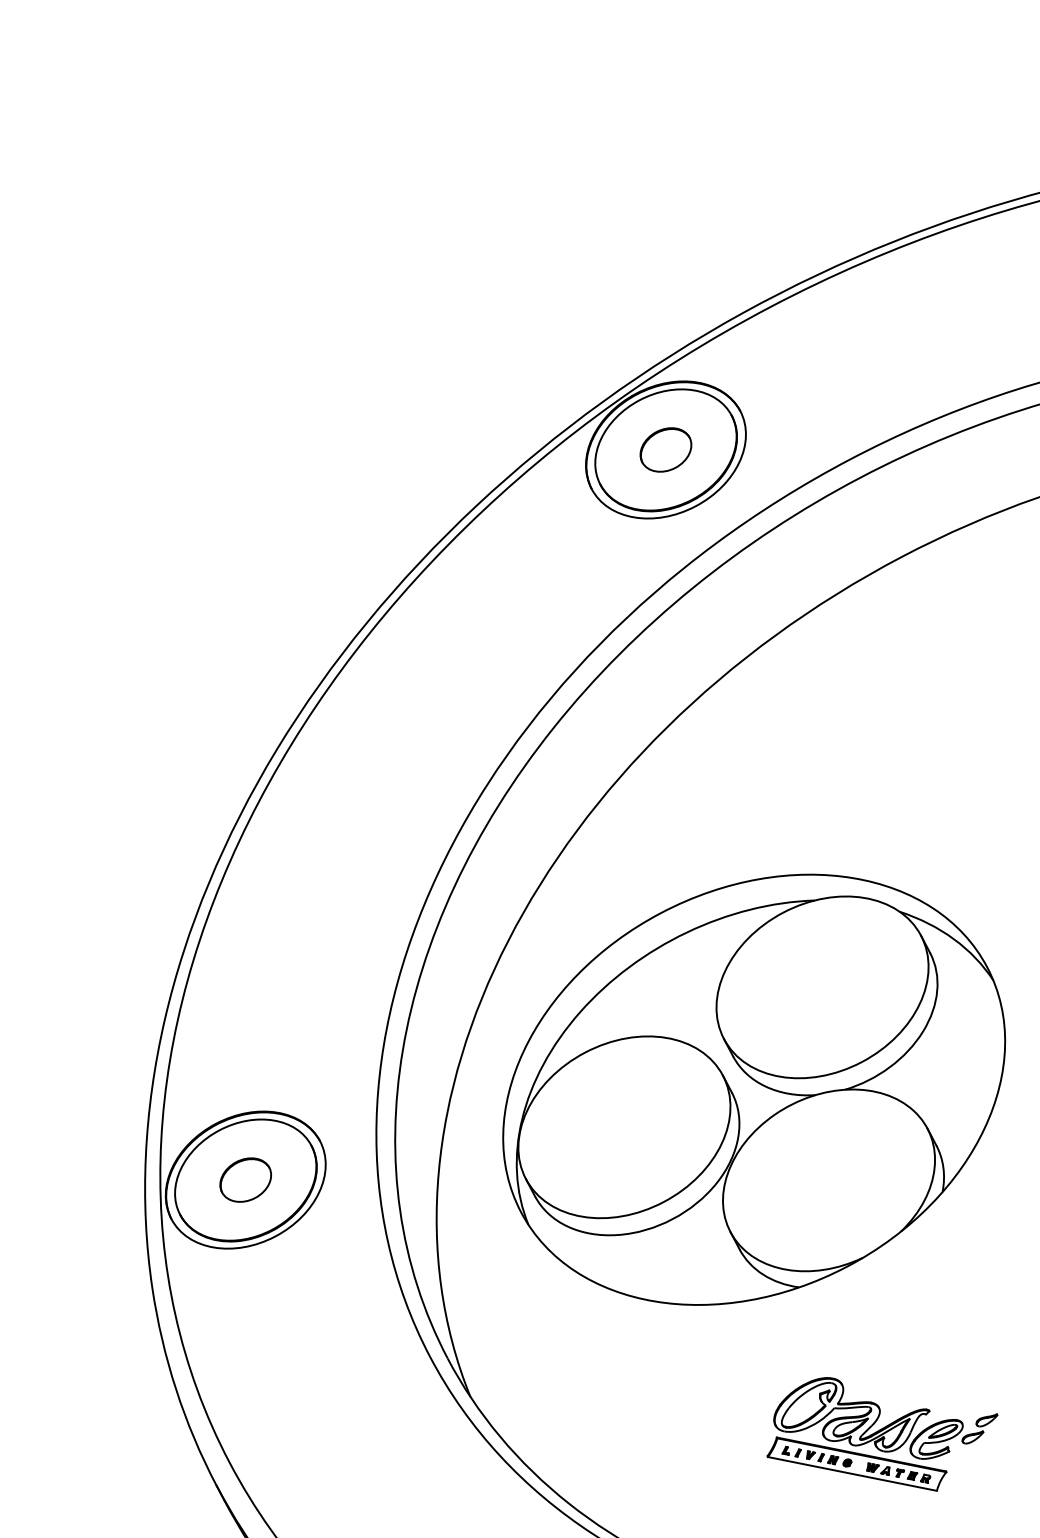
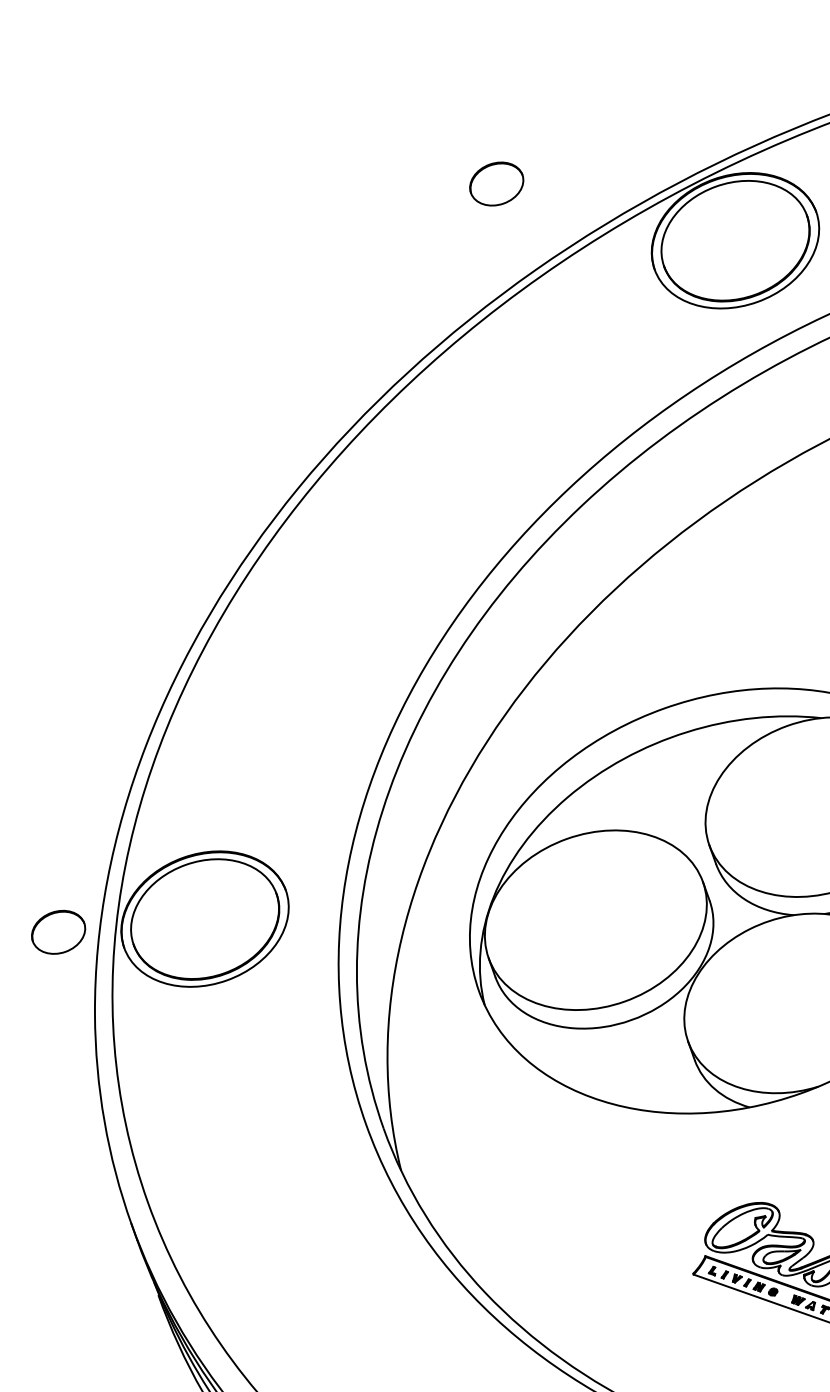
part: (665, 449) -> (496, 183), moved
part: (245, 1179) -> (58, 931), moved

